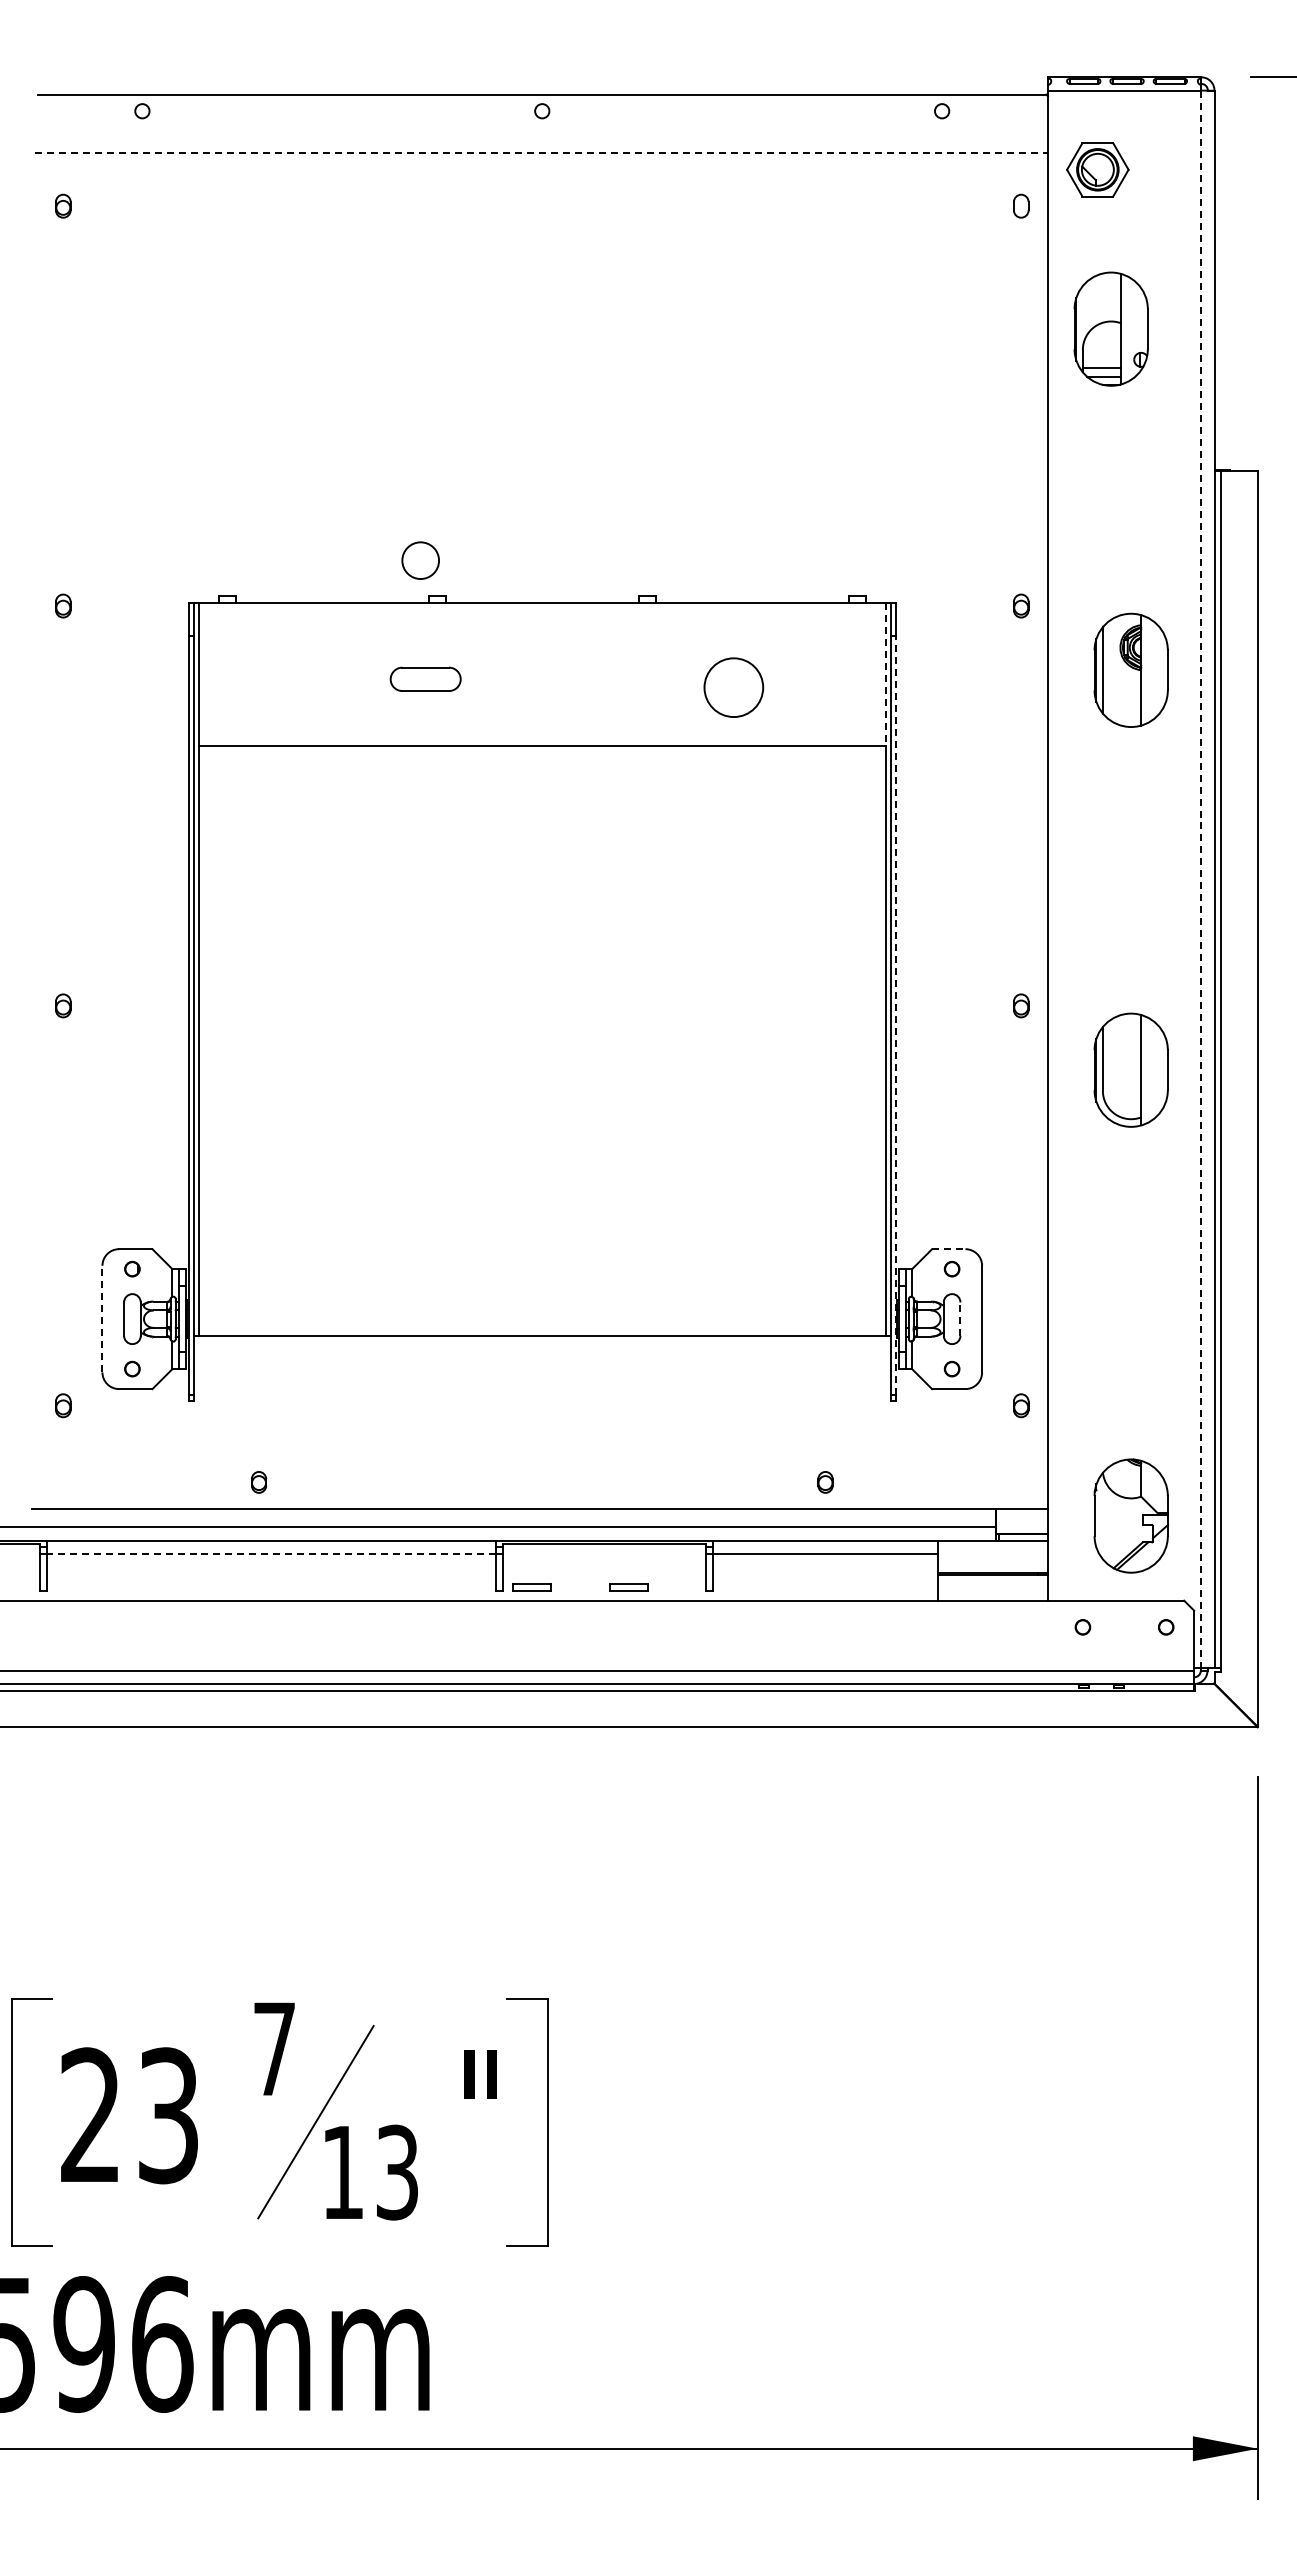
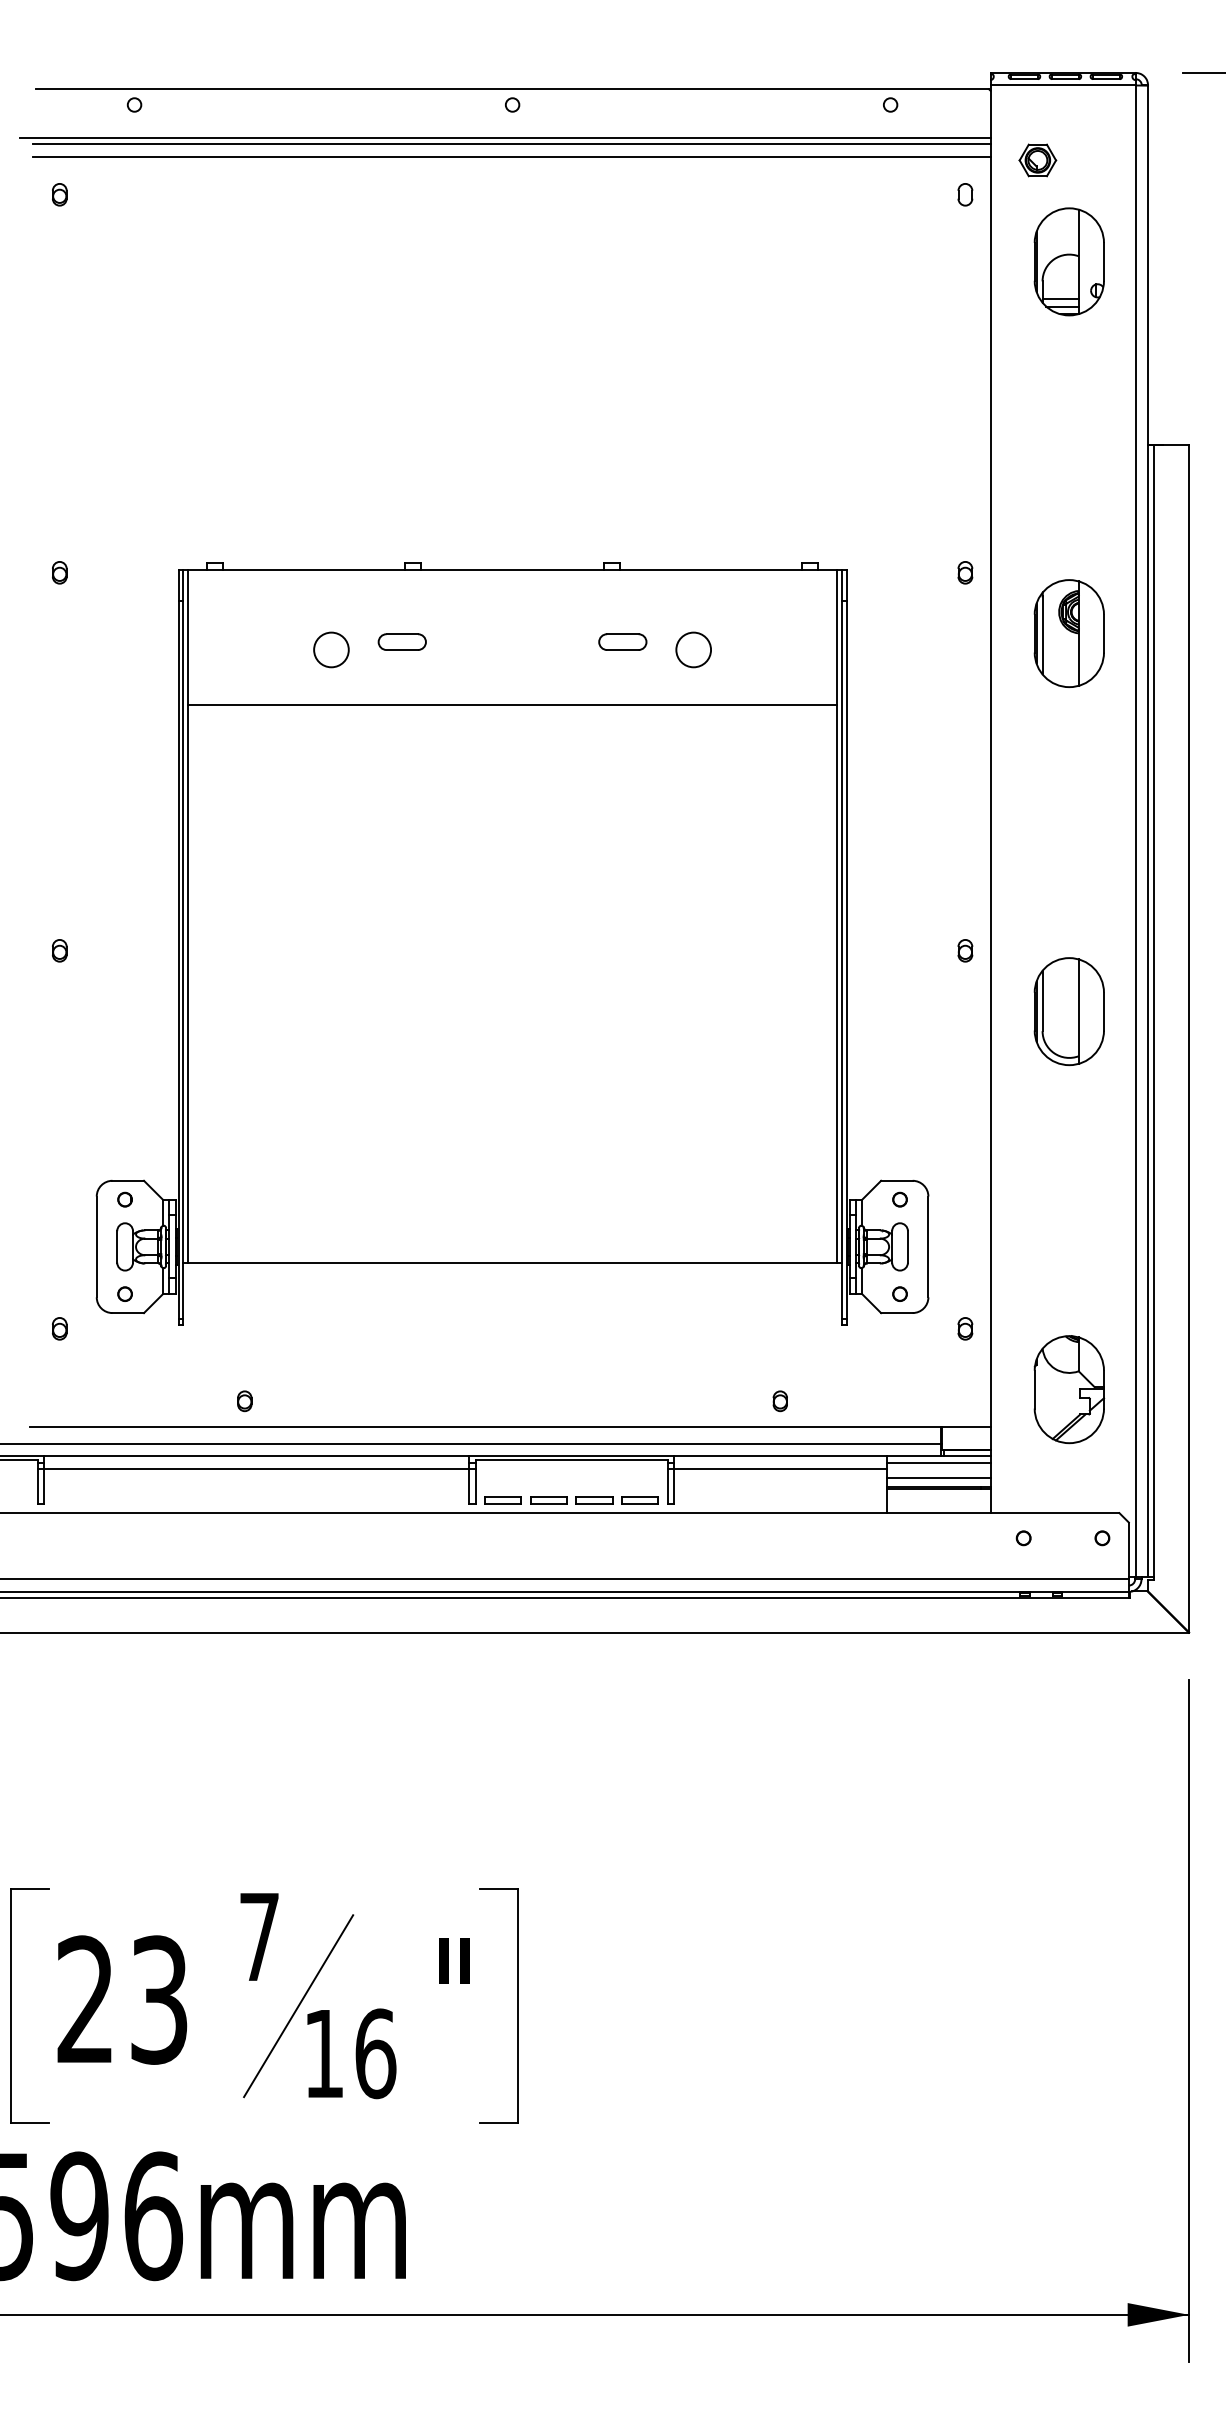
line: (534, 146) -> (505, 138), added
line: (541, 152) -> (511, 143), dashed -> solid
line: (540, 166) -> (510, 157), added
part: (1097, 169) -> (1037, 160), size x0.62
part: (1110, 328) -> (1068, 261), moved
circle: (420, 560) -> (331, 649), moved
line: (885, 674) -> (837, 637), dashed -> solid
part: (425, 679) -> (402, 642), size x0.71
part: (658, 679) -> (622, 642), added
circle: (733, 687) -> (693, 649), size x0.62
line: (1201, 879) -> (1135, 831), dashed -> solid
line: (895, 1015) -> (846, 959), dashed -> solid
line: (948, 1249) -> (896, 1181), dashed -> solid
line: (102, 1318) -> (96, 1246), dashed -> solid
line: (960, 1319) -> (907, 1247), dashed -> solid
part: (1130, 1515) -> (1068, 1389), moved
line: (992, 1547) -> (938, 1462), added
line: (271, 1554) -> (256, 1469), dashed -> solid
line: (992, 1564) -> (938, 1478), added
part: (580, 1587) -> (548, 1500), added
part: (676, 1587) -> (639, 1500), added
text: (397, 2172) -> (375, 2053), 13 -> 16

